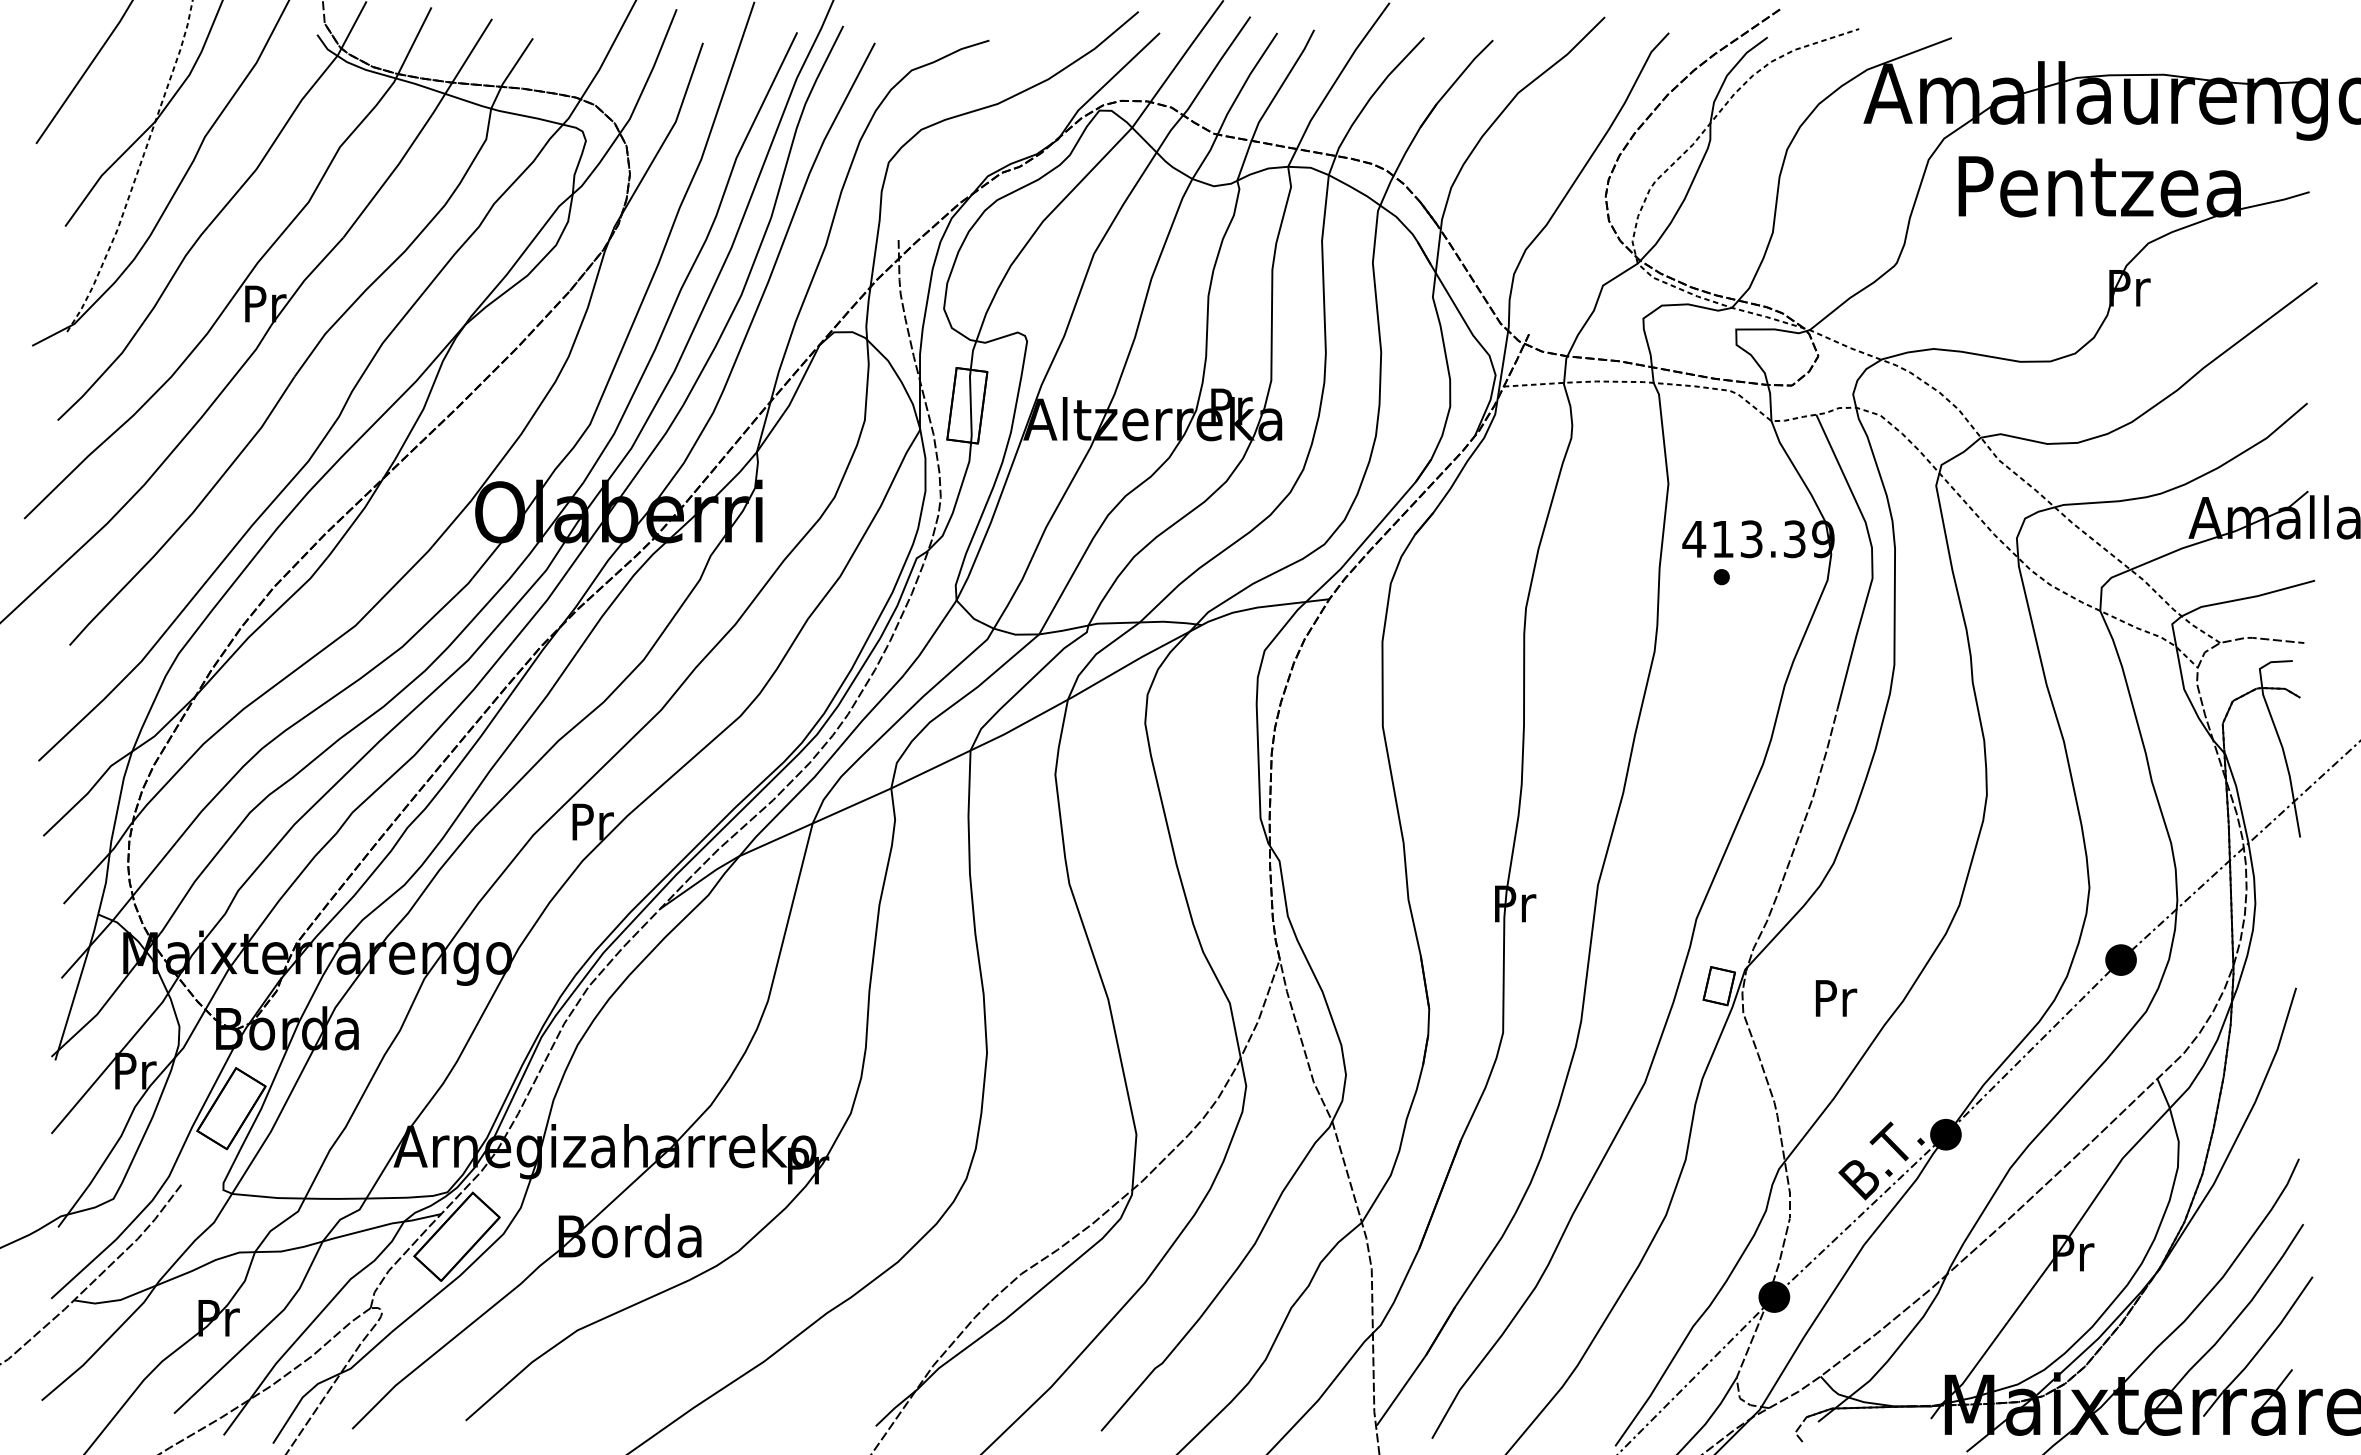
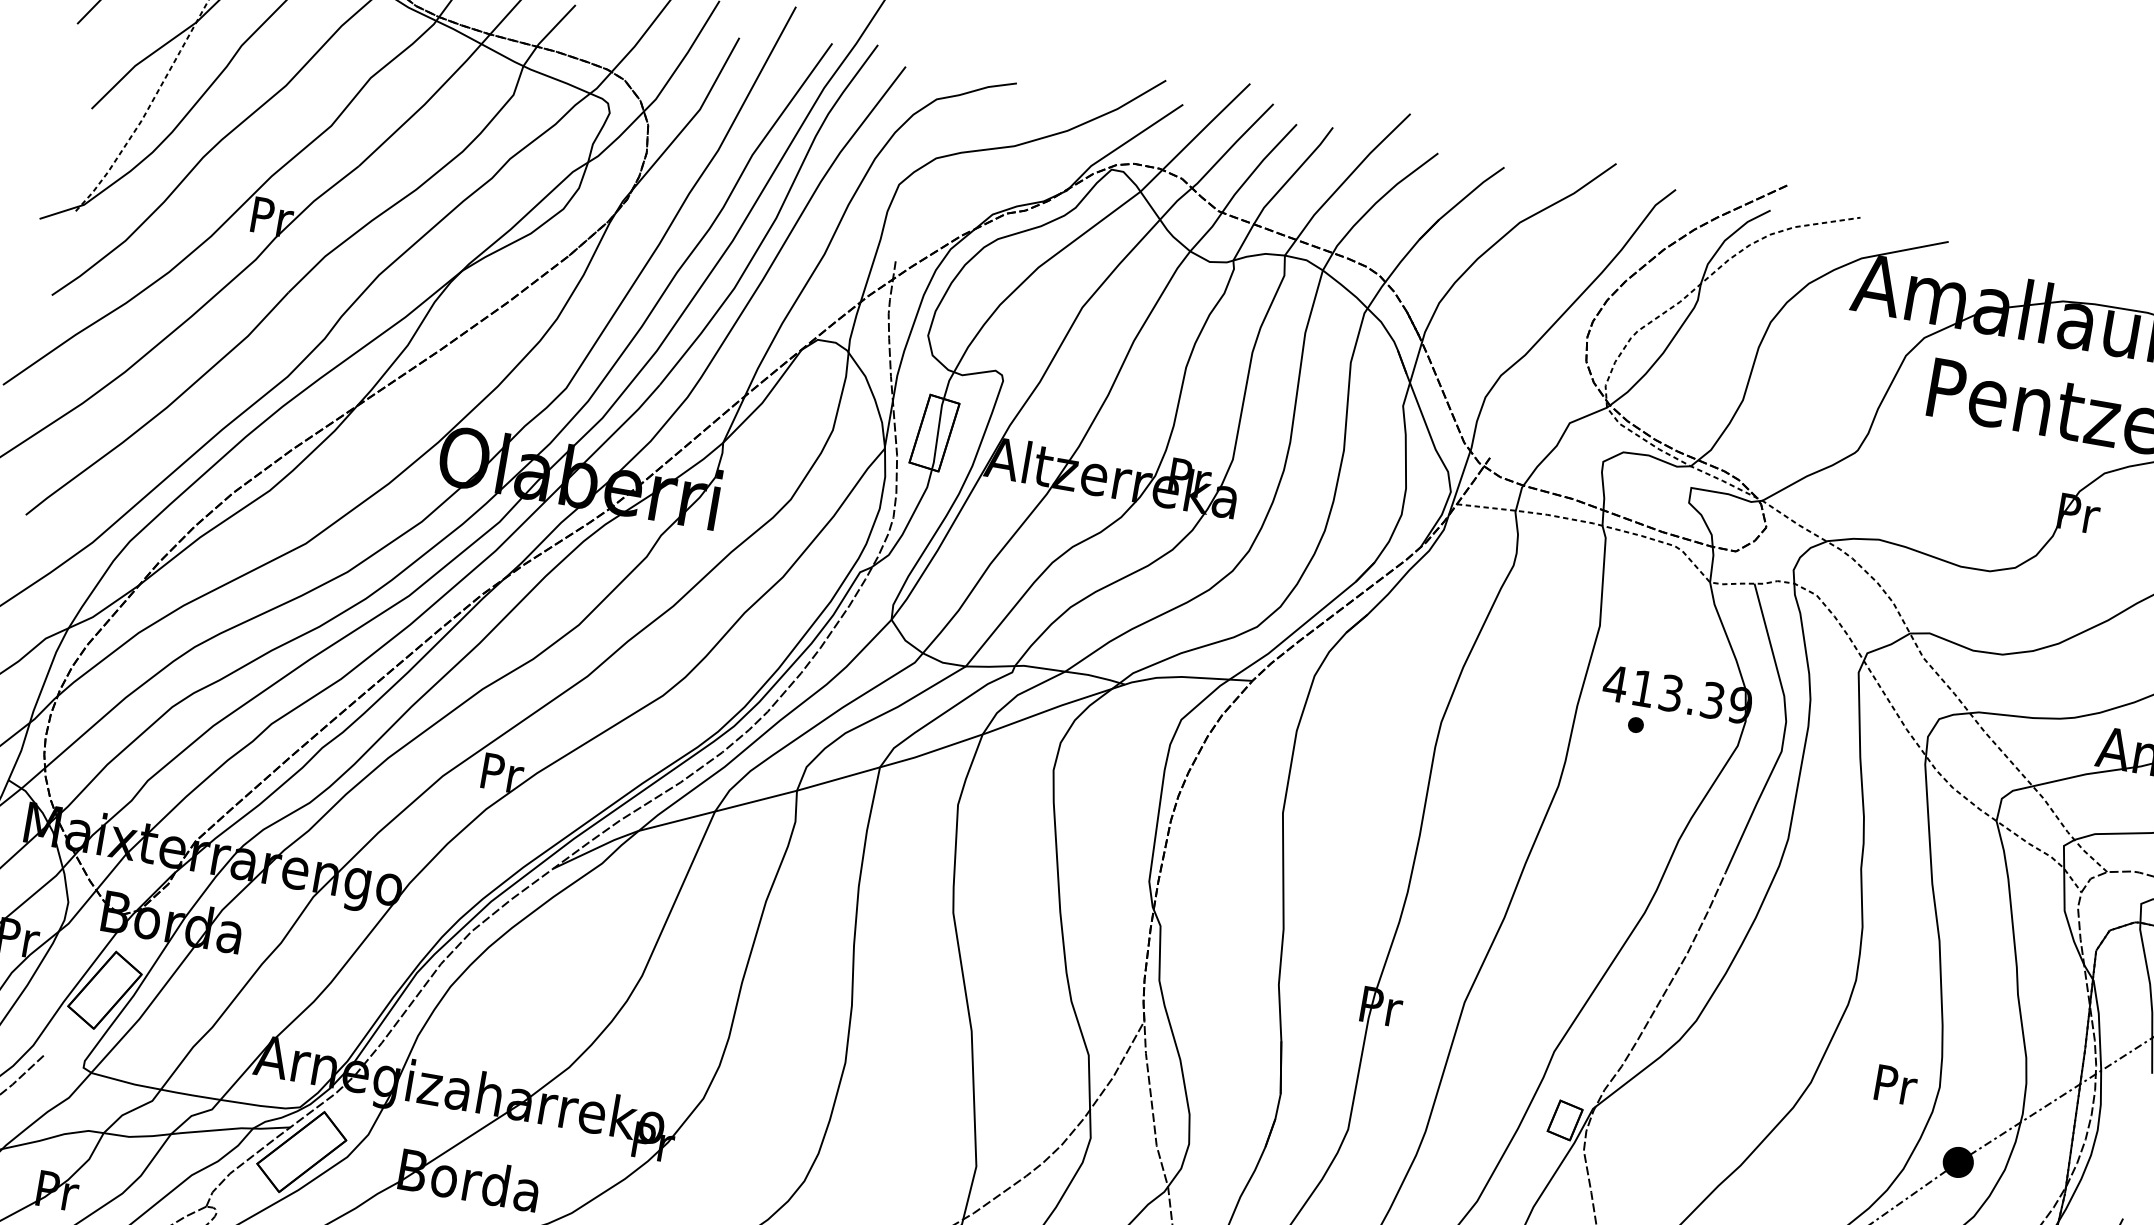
text: (1836, 998) -> (1896, 1085), moved

